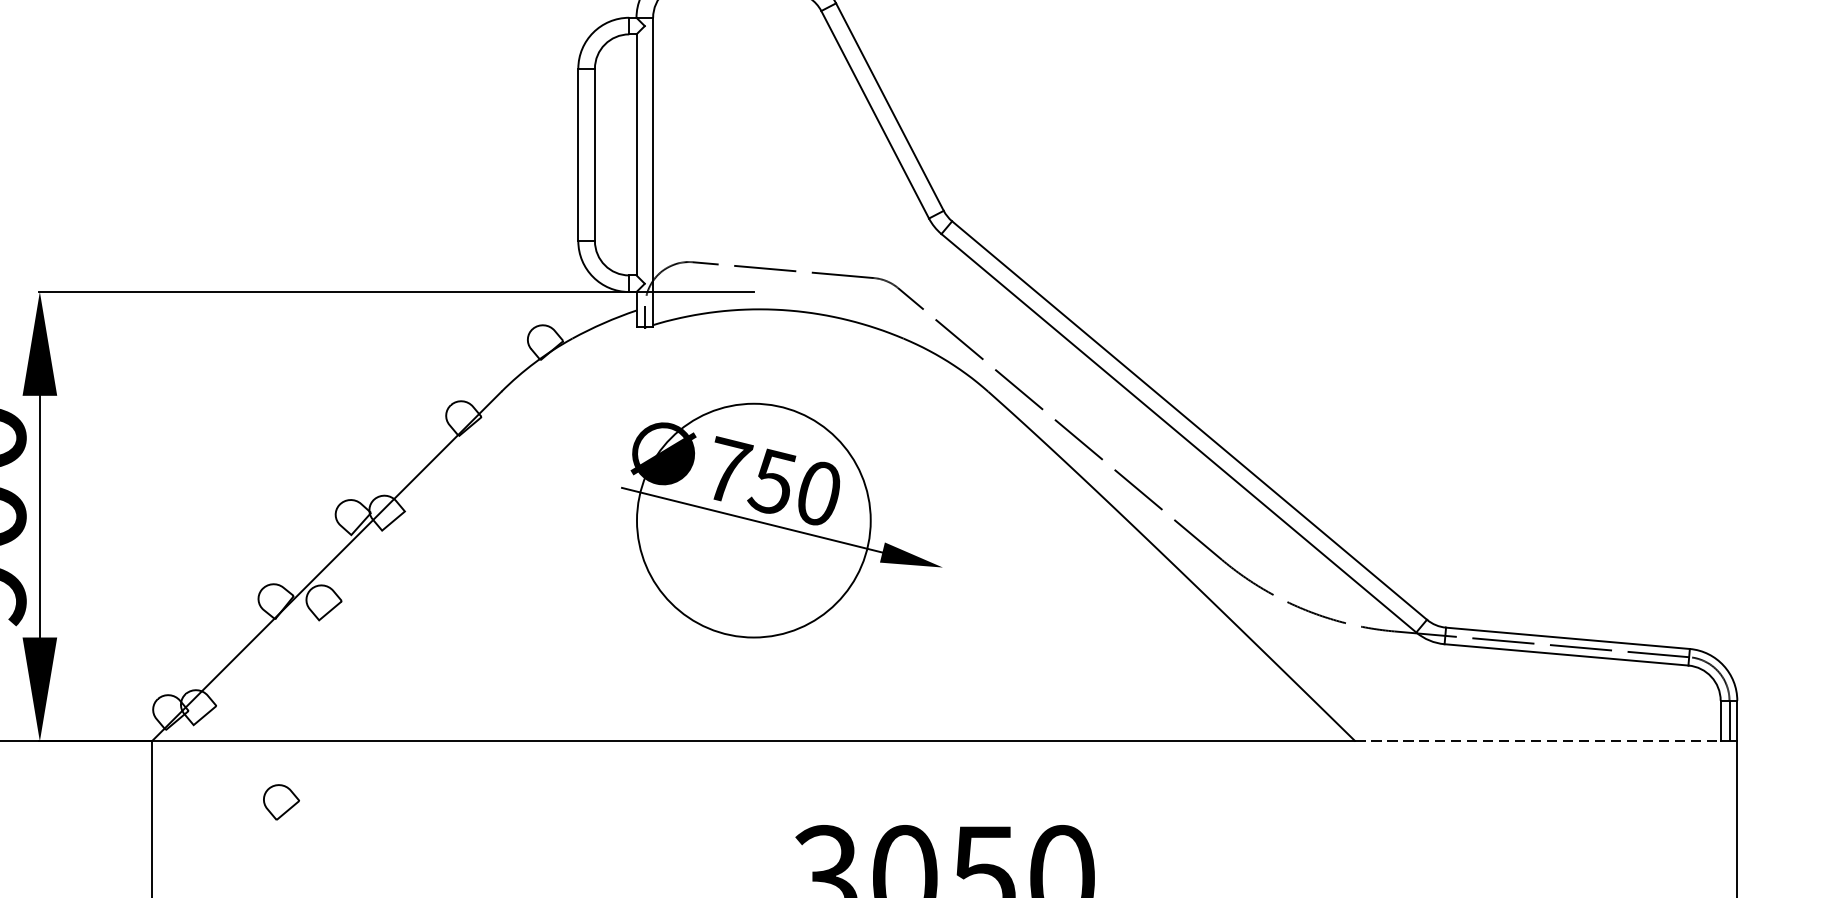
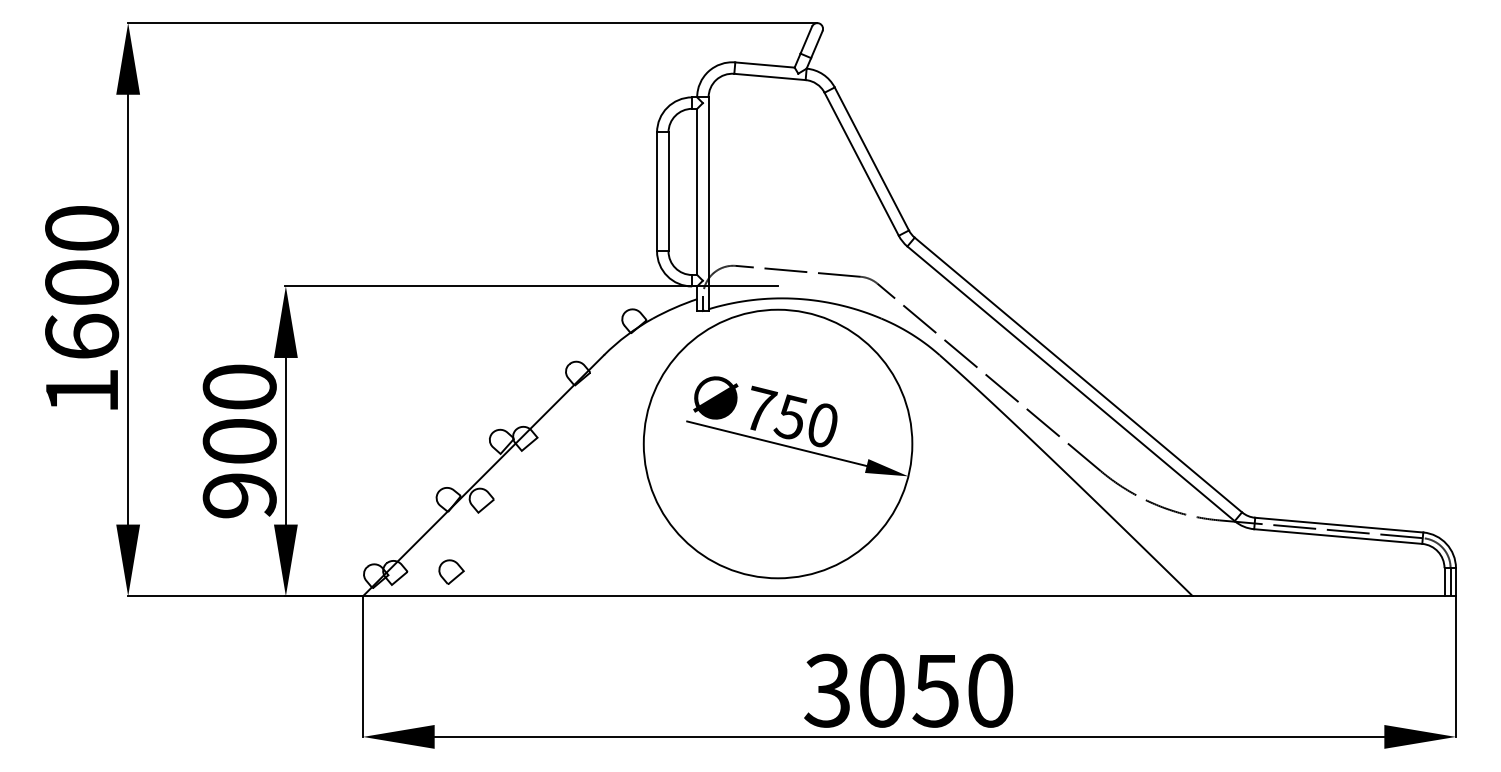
circle: (753, 519) -> (777, 443), size x1.67
line: (1537, 741) -> (1318, 596), dashed -> solid
part: (281, 801) -> (451, 571), moved

